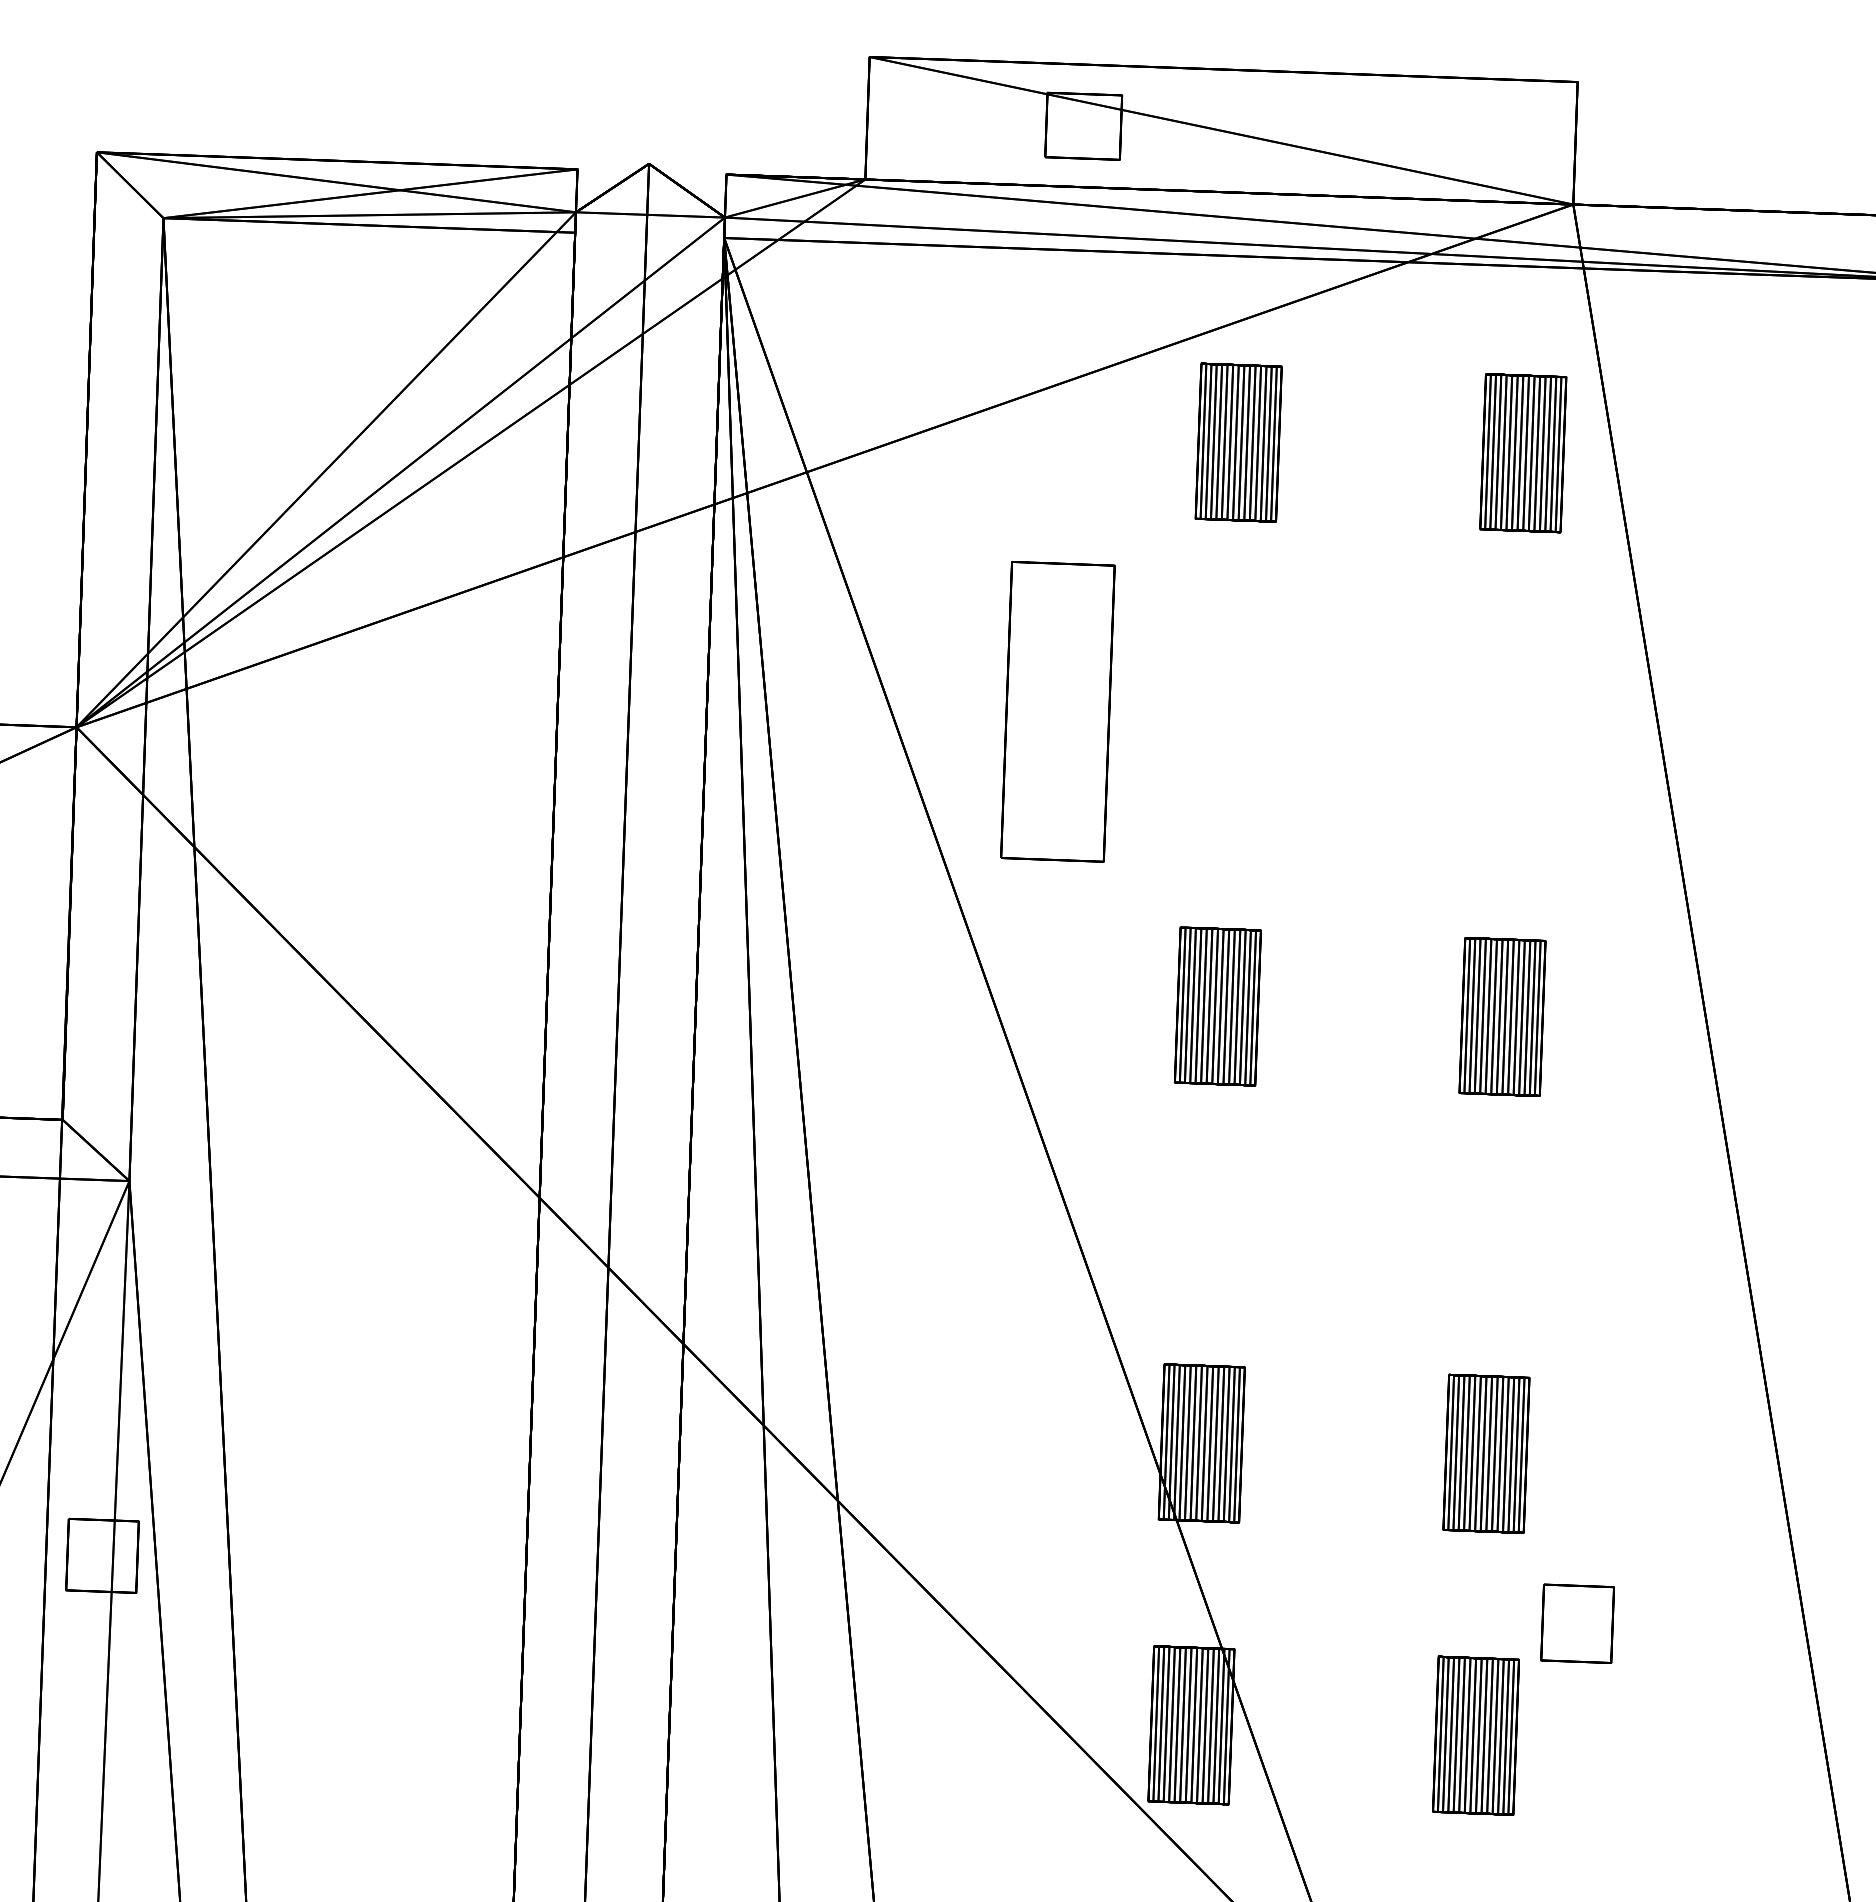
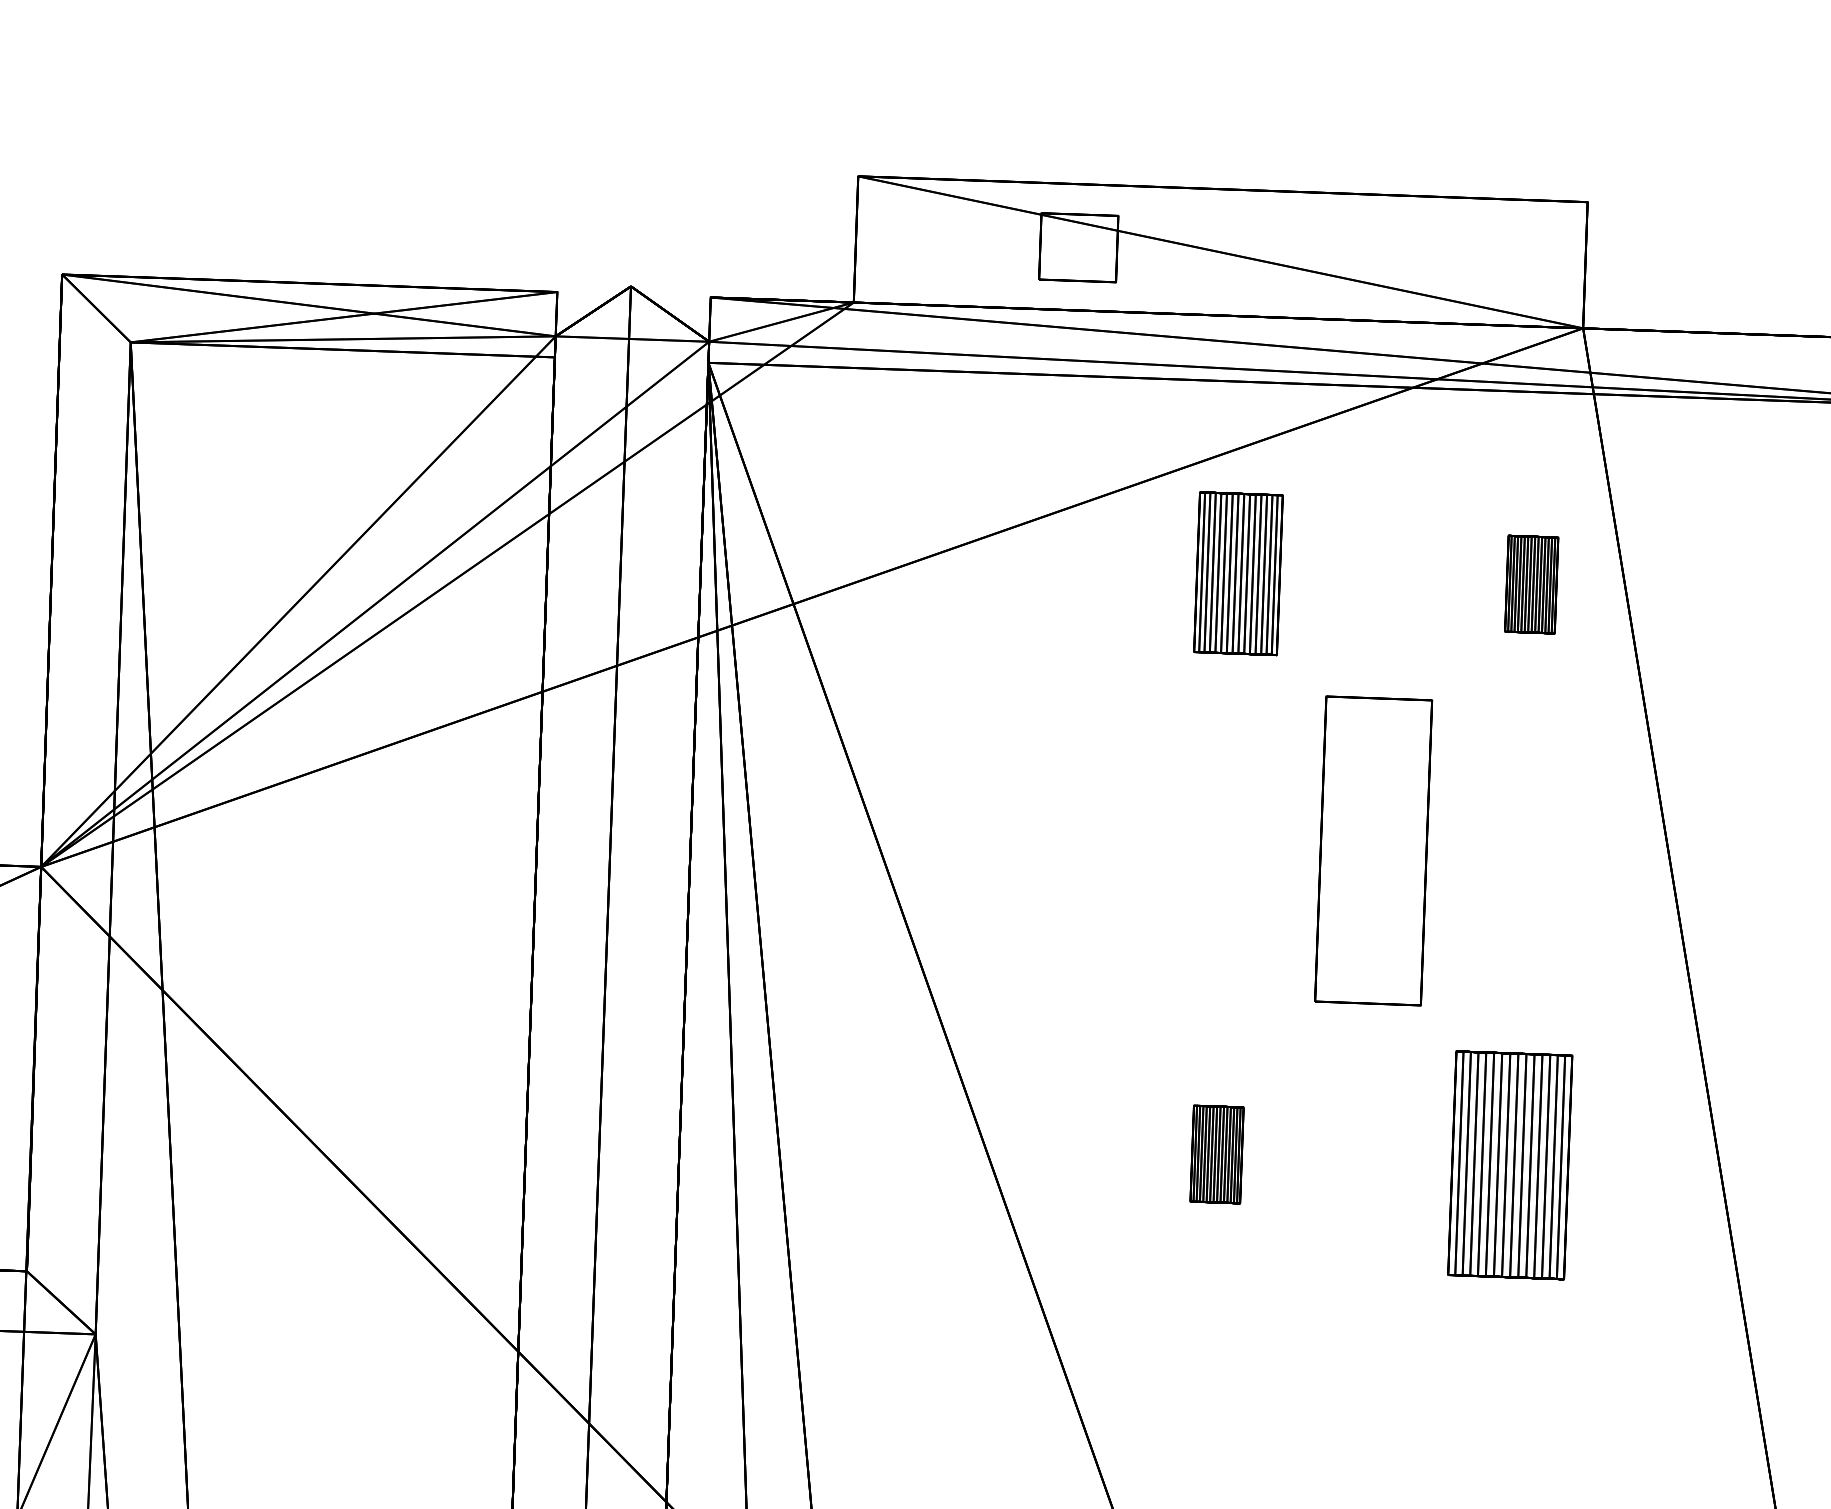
part: (1523, 453) -> (1531, 584), size x0.6
part: (1057, 711) -> (1373, 850), moved
part: (1217, 1006) -> (1216, 1154), size x0.6
part: (1502, 1016) -> (1510, 1164), size x1.4

